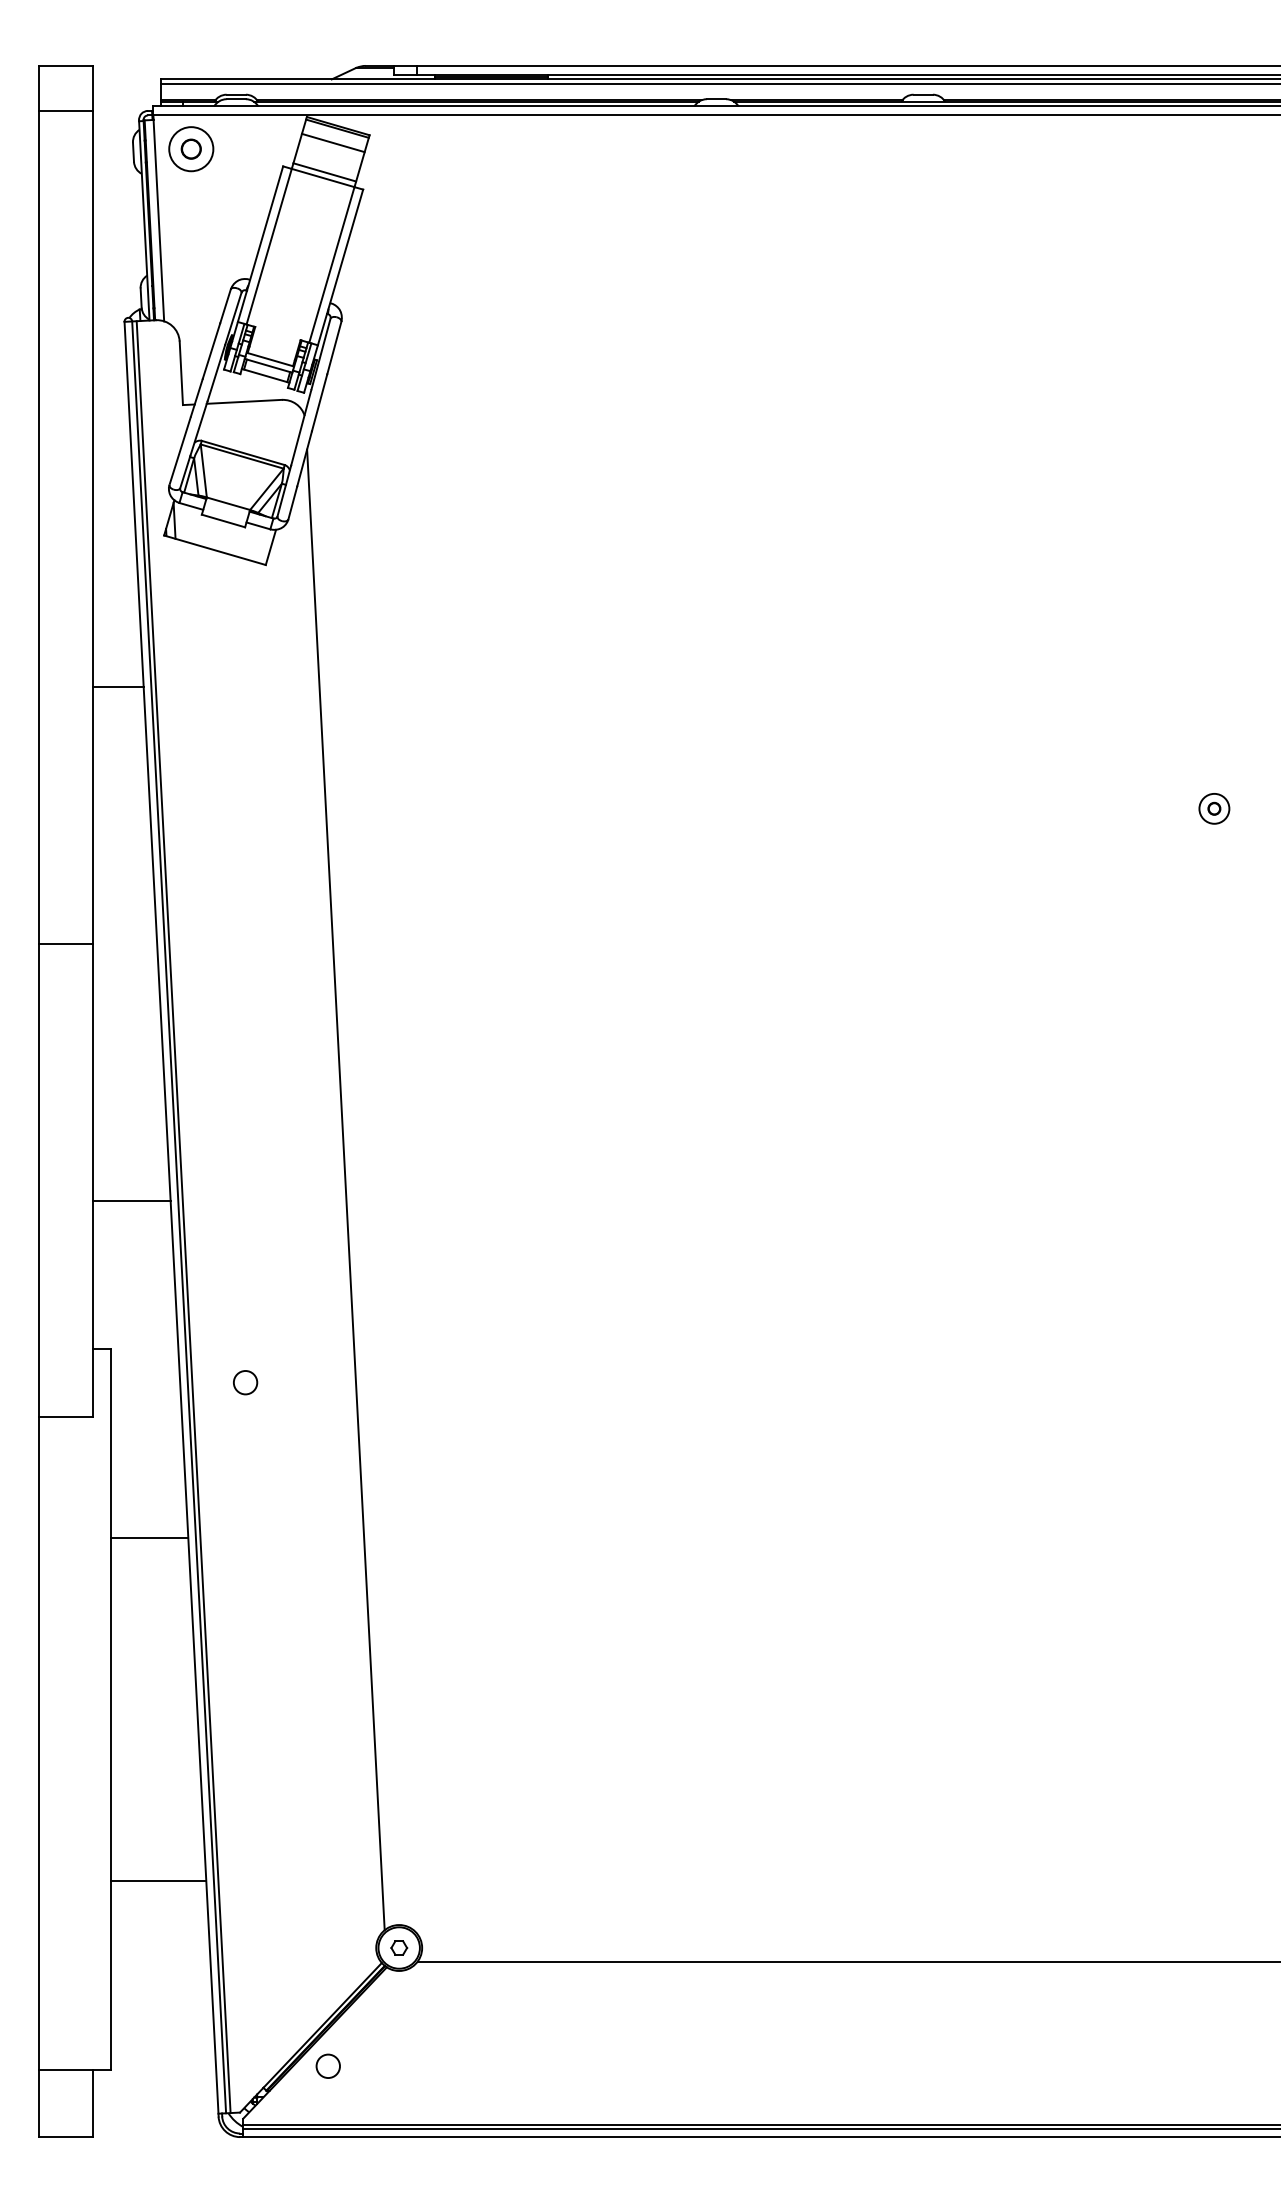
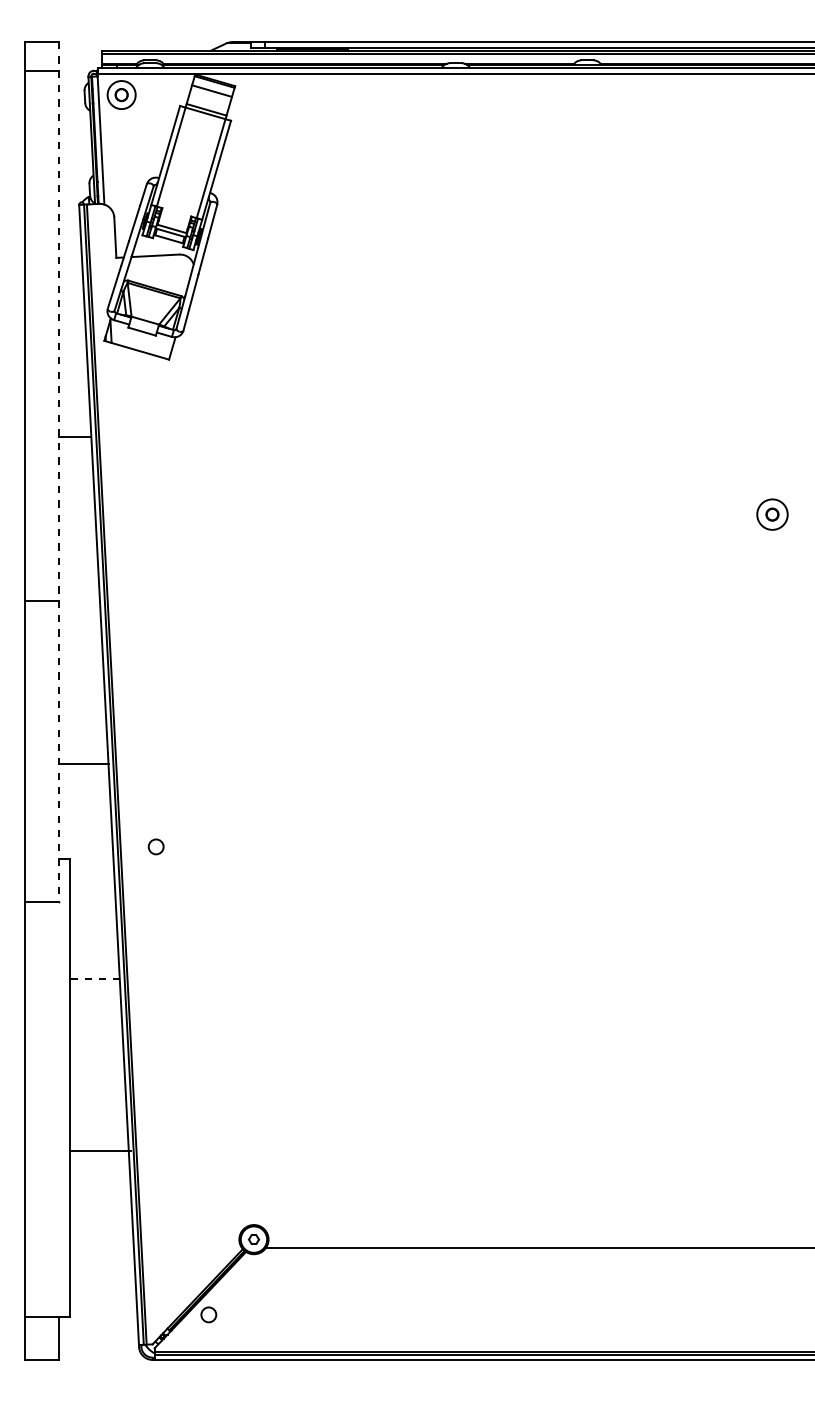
line: (93, 740) -> (59, 471), solid -> dashed
part: (1214, 808) -> (772, 514), size x1.6
line: (345, 1190) -> (219, 757), removed
circle: (244, 1382) -> (155, 846), moved
line: (150, 1537) -> (95, 978), solid -> dashed
line: (158, 1880) -> (100, 1150), moved

